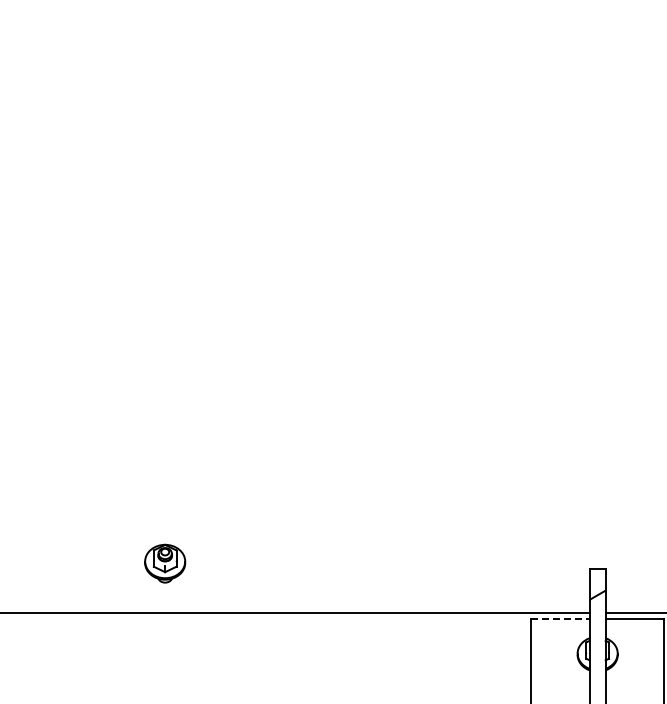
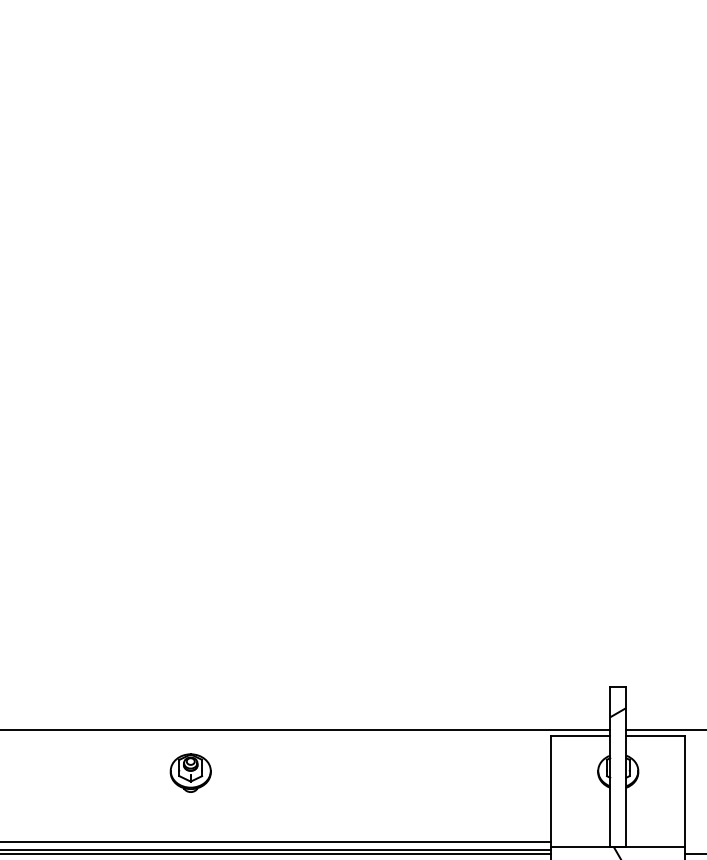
part: (164, 563) -> (190, 772), moved
line: (560, 619) -> (581, 736), dashed -> solid

